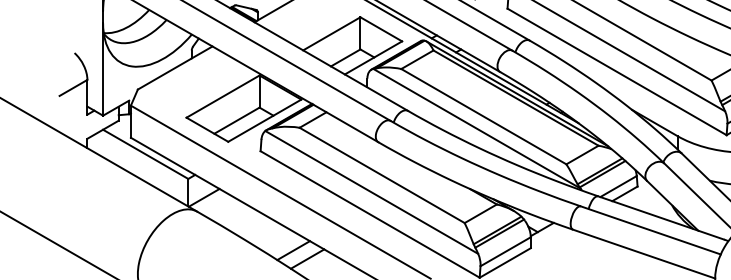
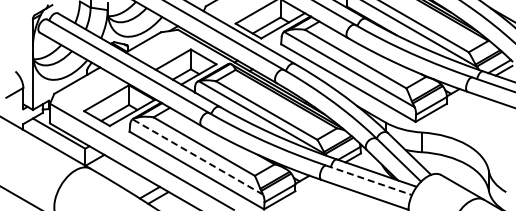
line: (371, 191) -> (197, 156), solid -> dashed
line: (651, 230) -> (369, 180), solid -> dashed

